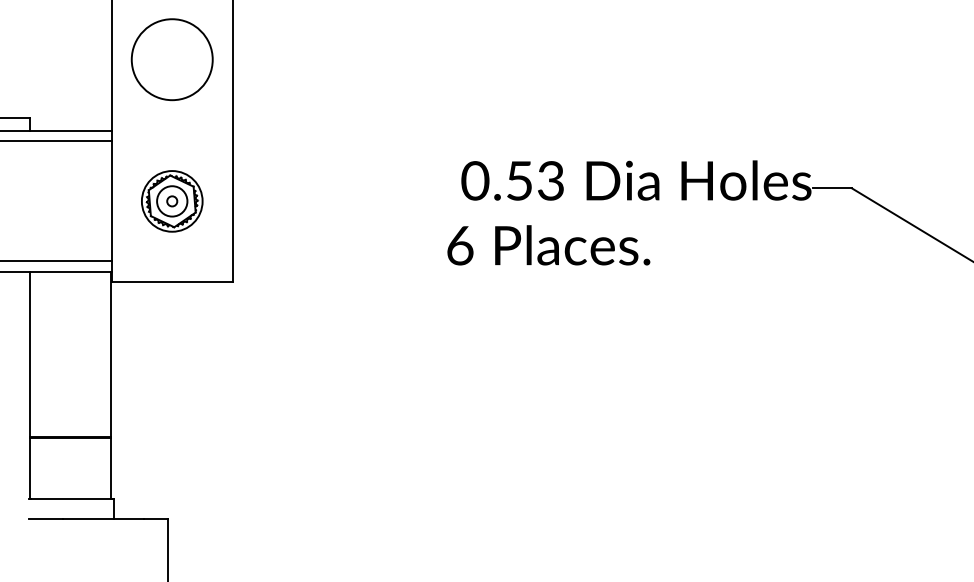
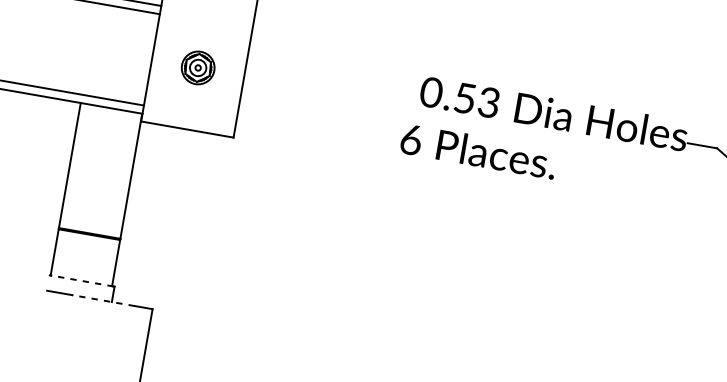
part: (172, 201) -> (198, 68), size x0.7
line: (72, 498) -> (82, 280), solid -> dashed
line: (103, 519) -> (103, 300), solid -> dashed

